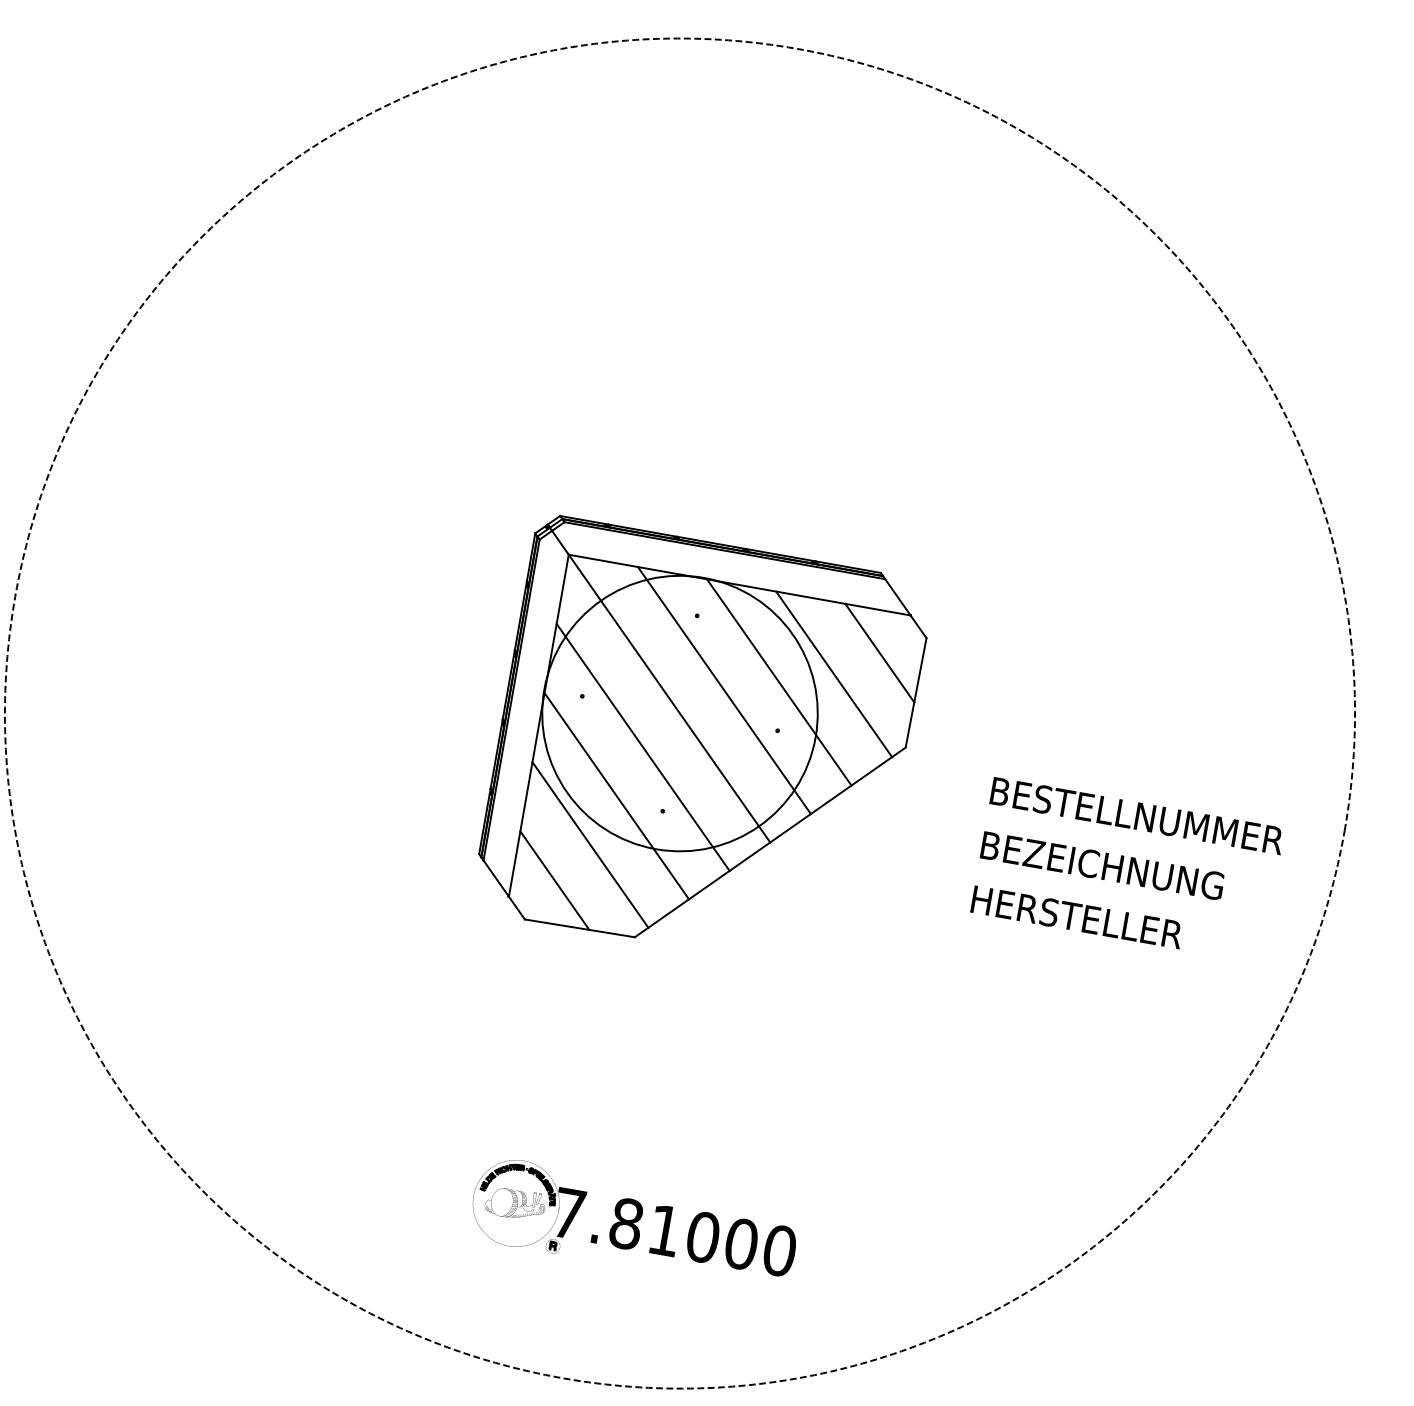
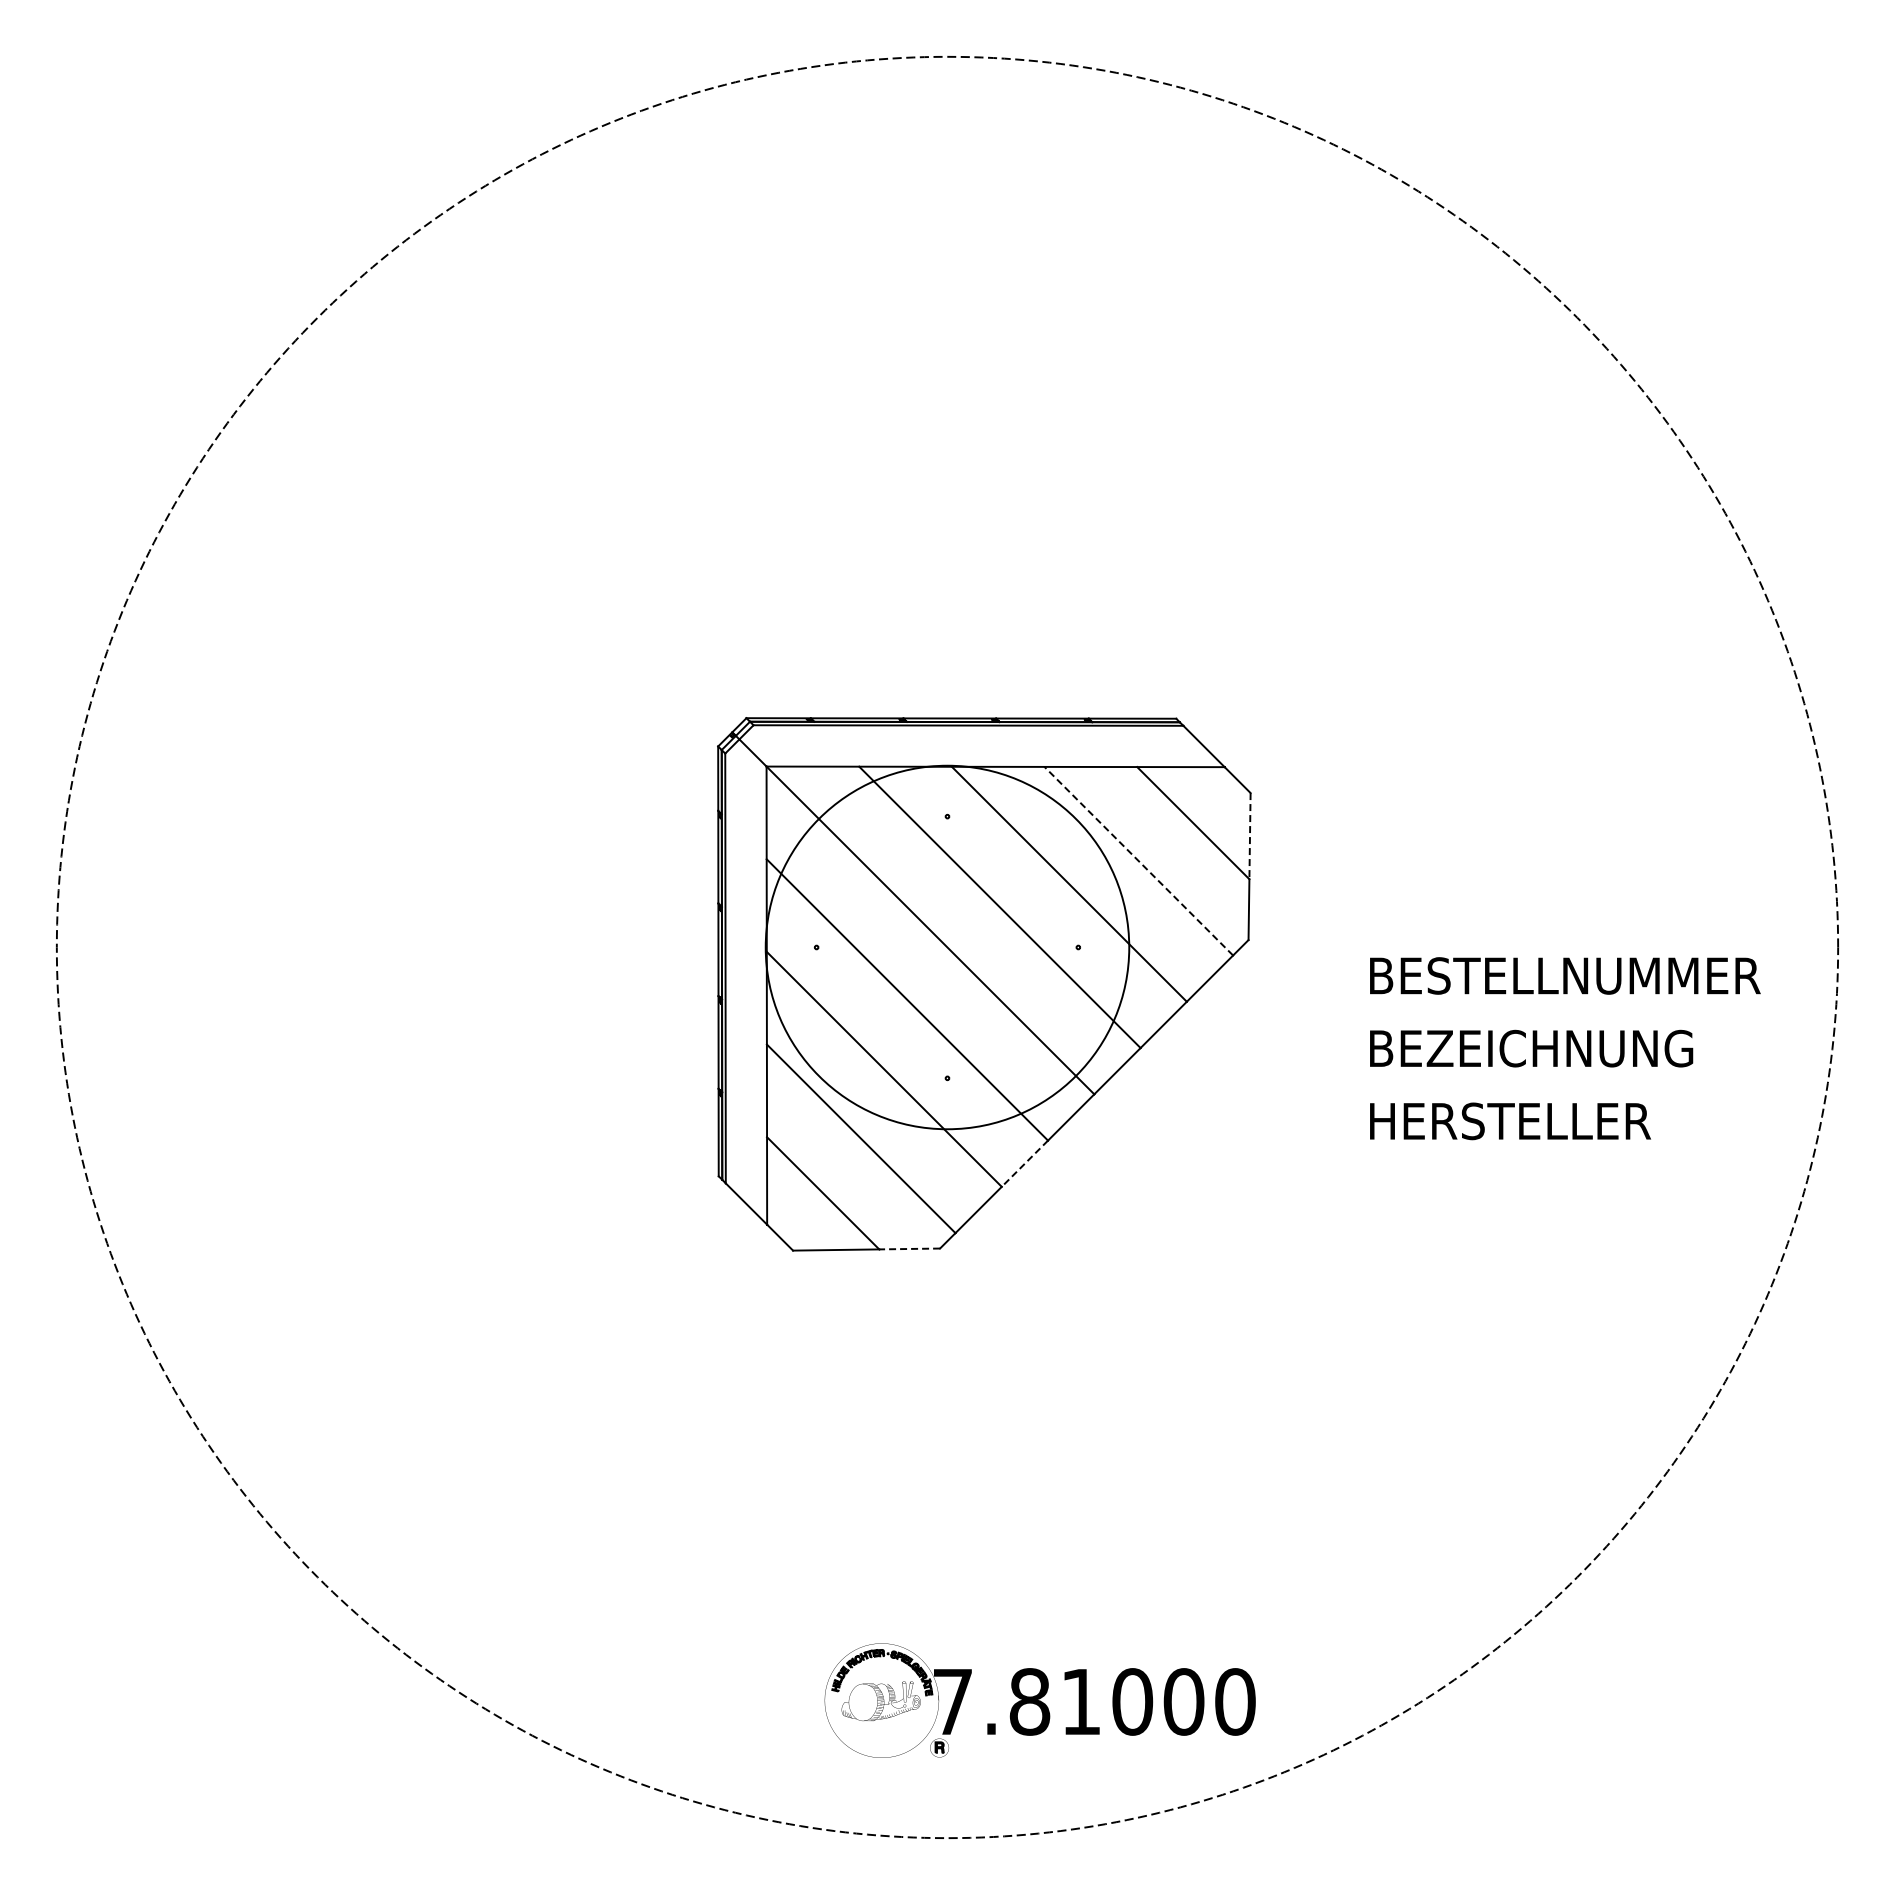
line: (920, 670) -> (1250, 836), solid -> dashed
line: (833, 673) -> (1138, 860), solid -> dashed
line: (709, 884) -> (1024, 1163), solid -> dashed
line: (612, 933) -> (909, 1248), solid -> dashed
part: (633, 1224) -> (1039, 1700), moved

